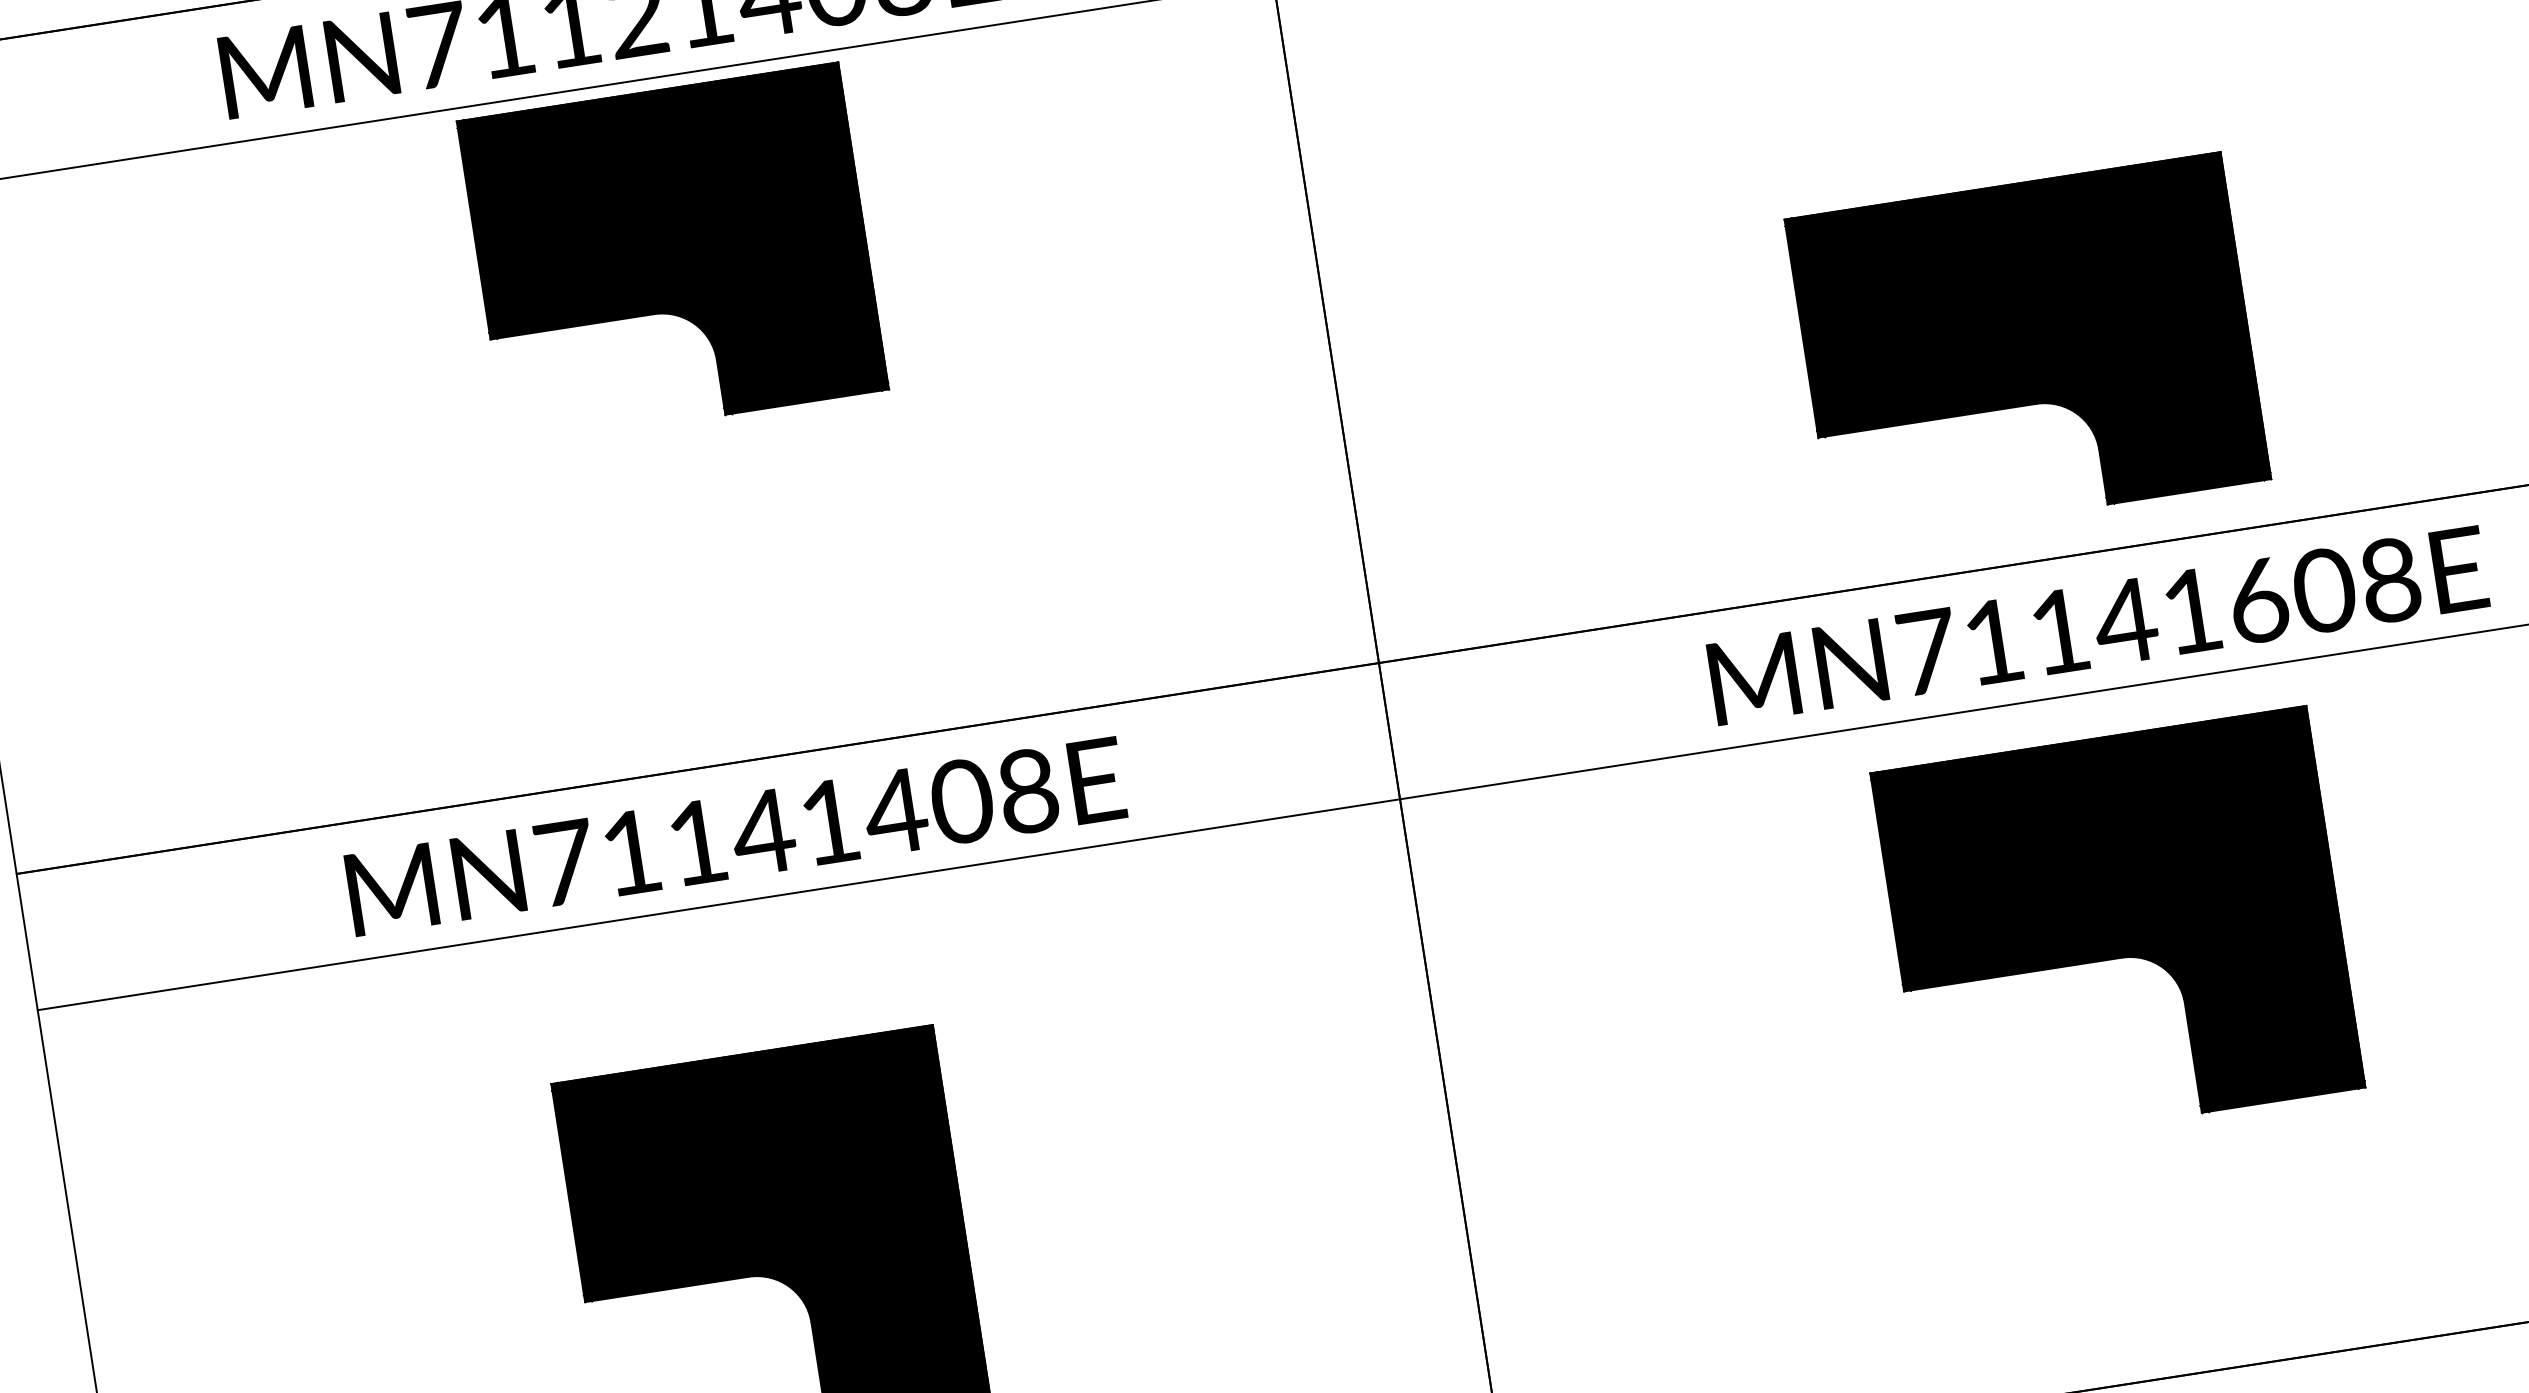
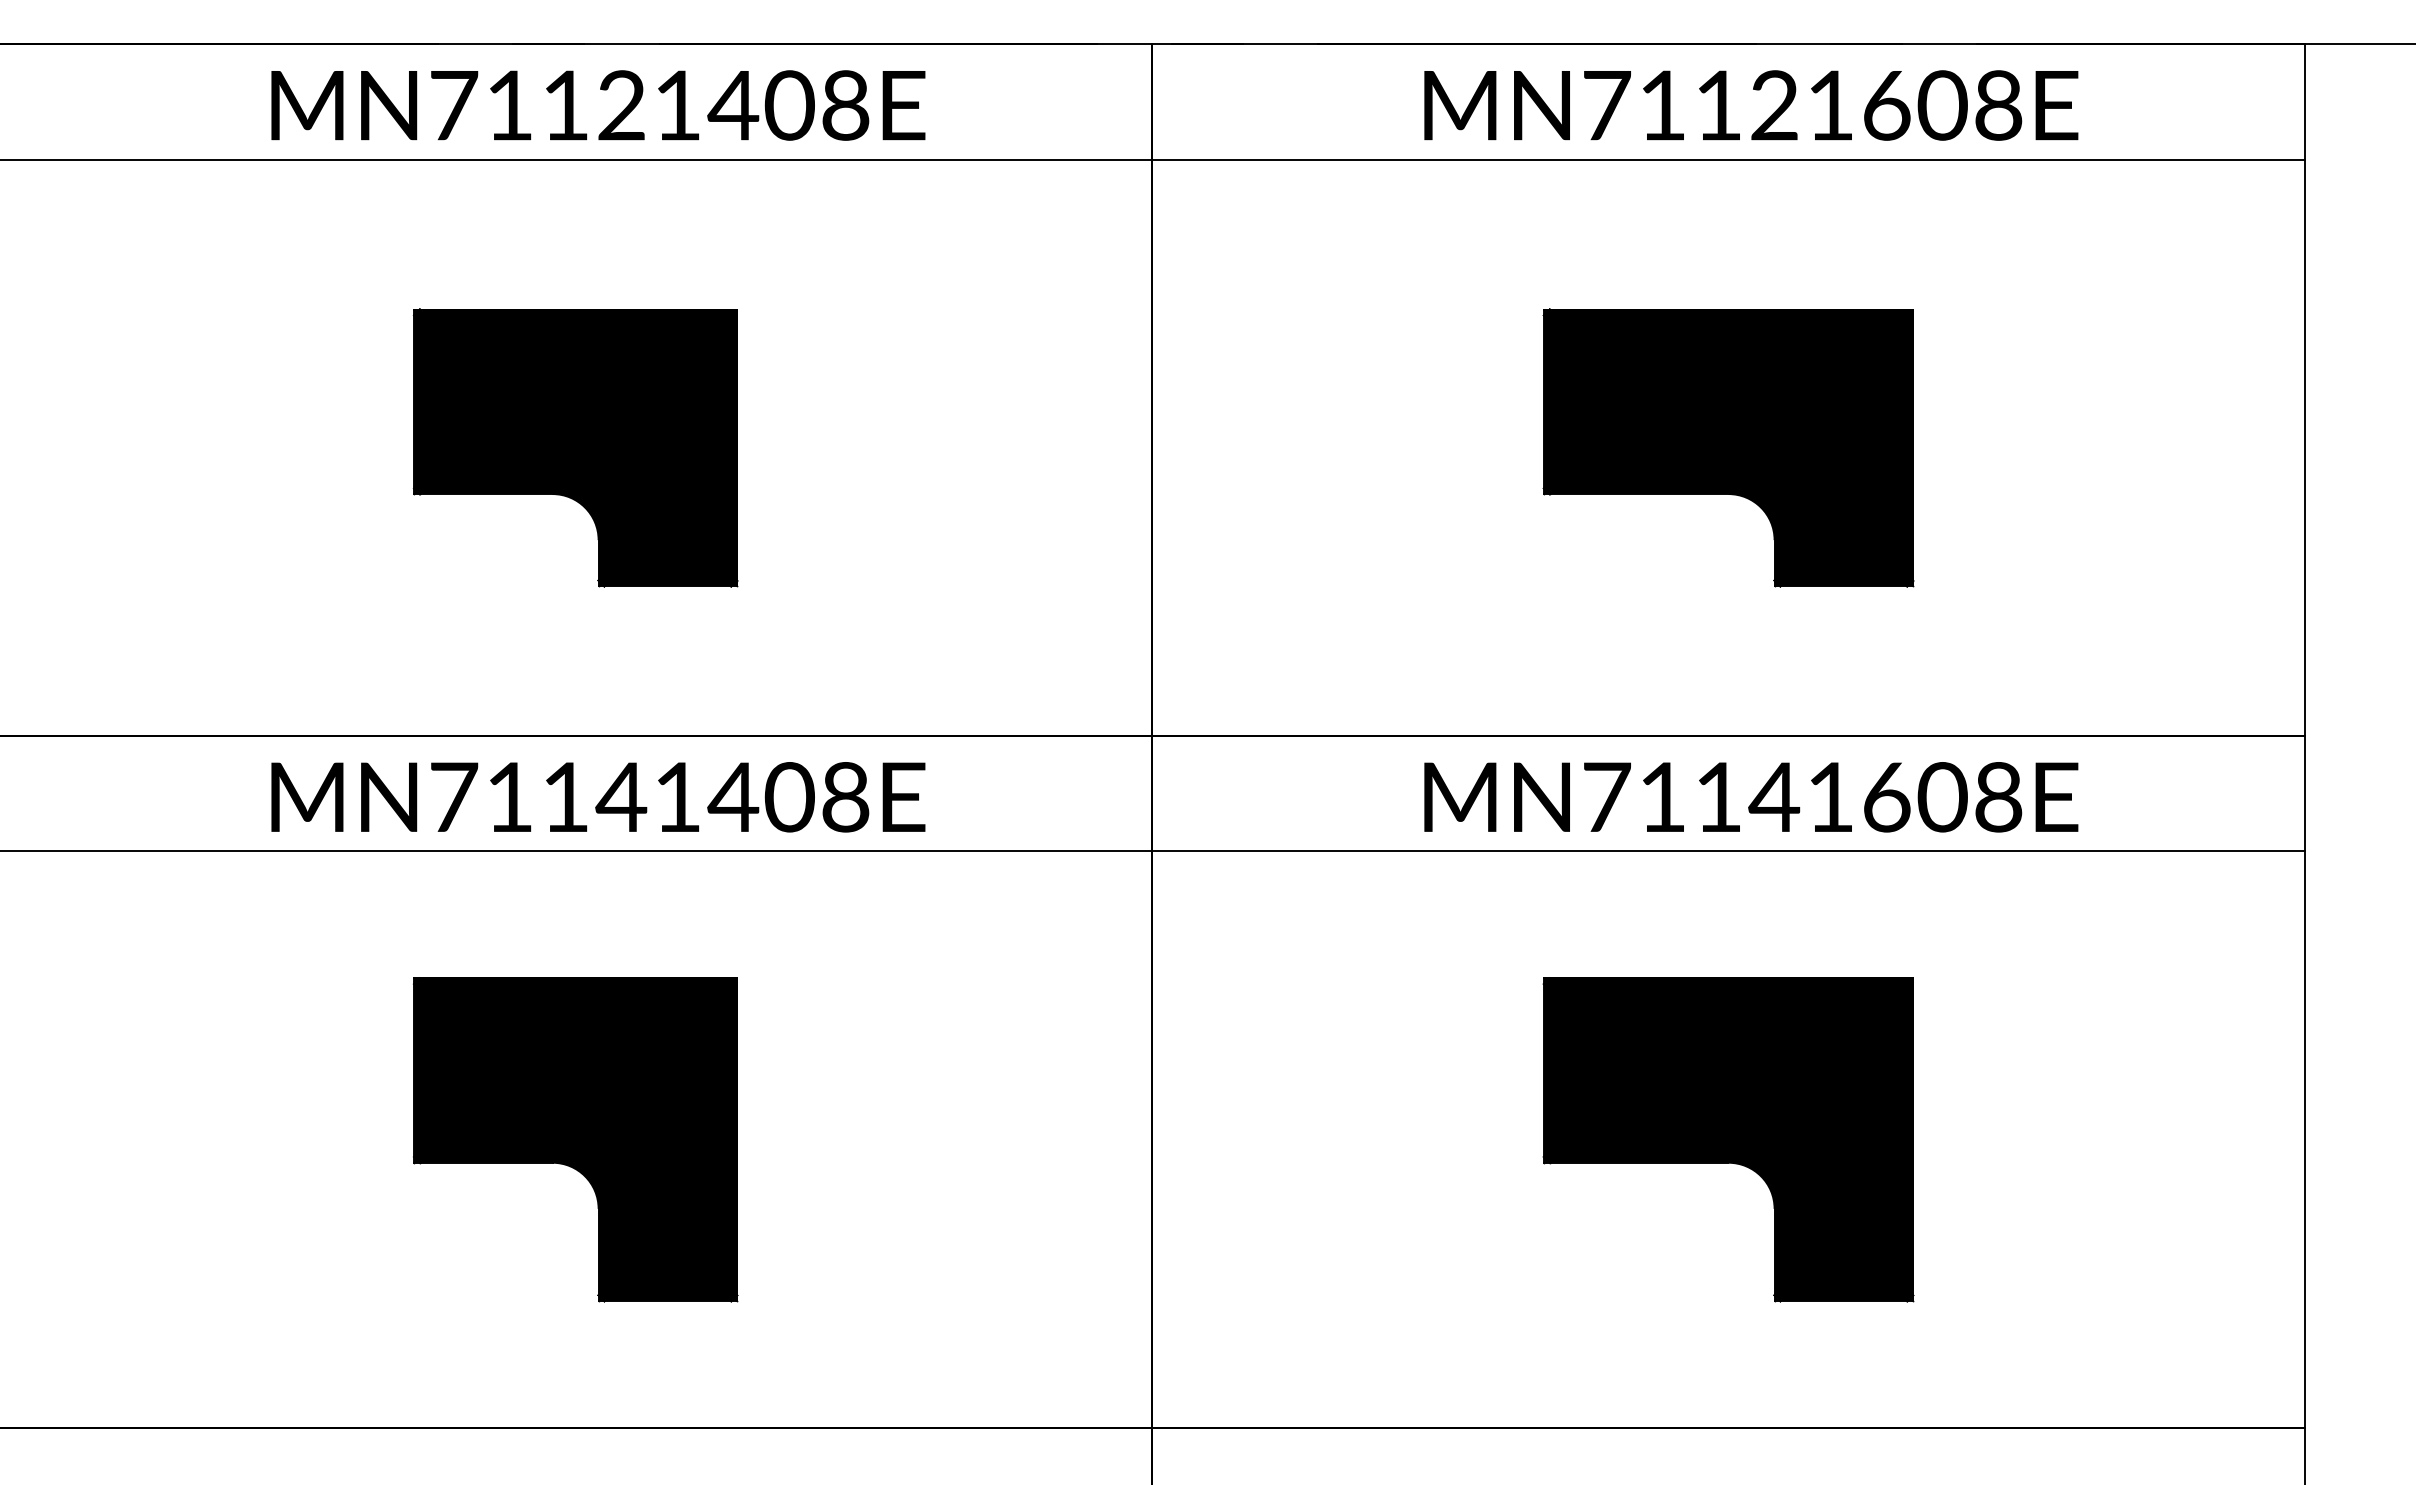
part: (672, 254) -> (575, 447), moved
part: (2027, 348) -> (1728, 447), moved
part: (2117, 930) -> (1728, 1139), moved

